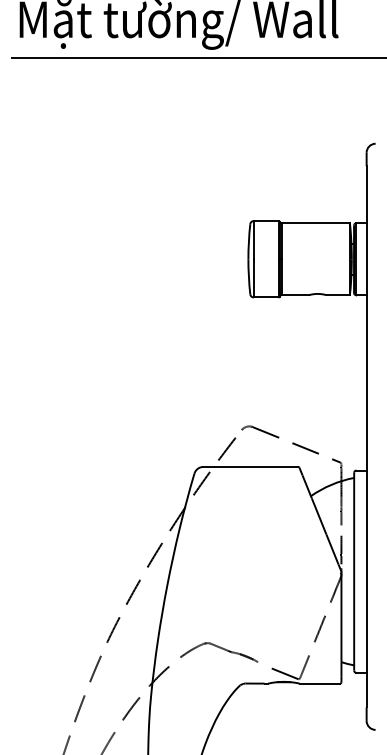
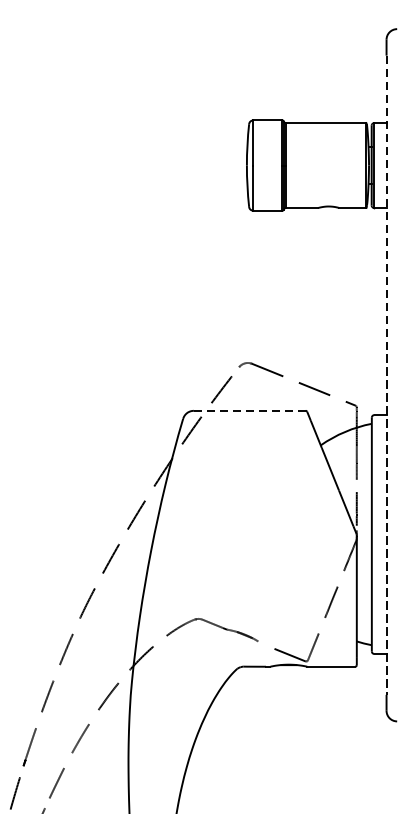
line: (366, 436) -> (386, 374), solid -> dashed
line: (251, 466) -> (250, 410), solid -> dashed

